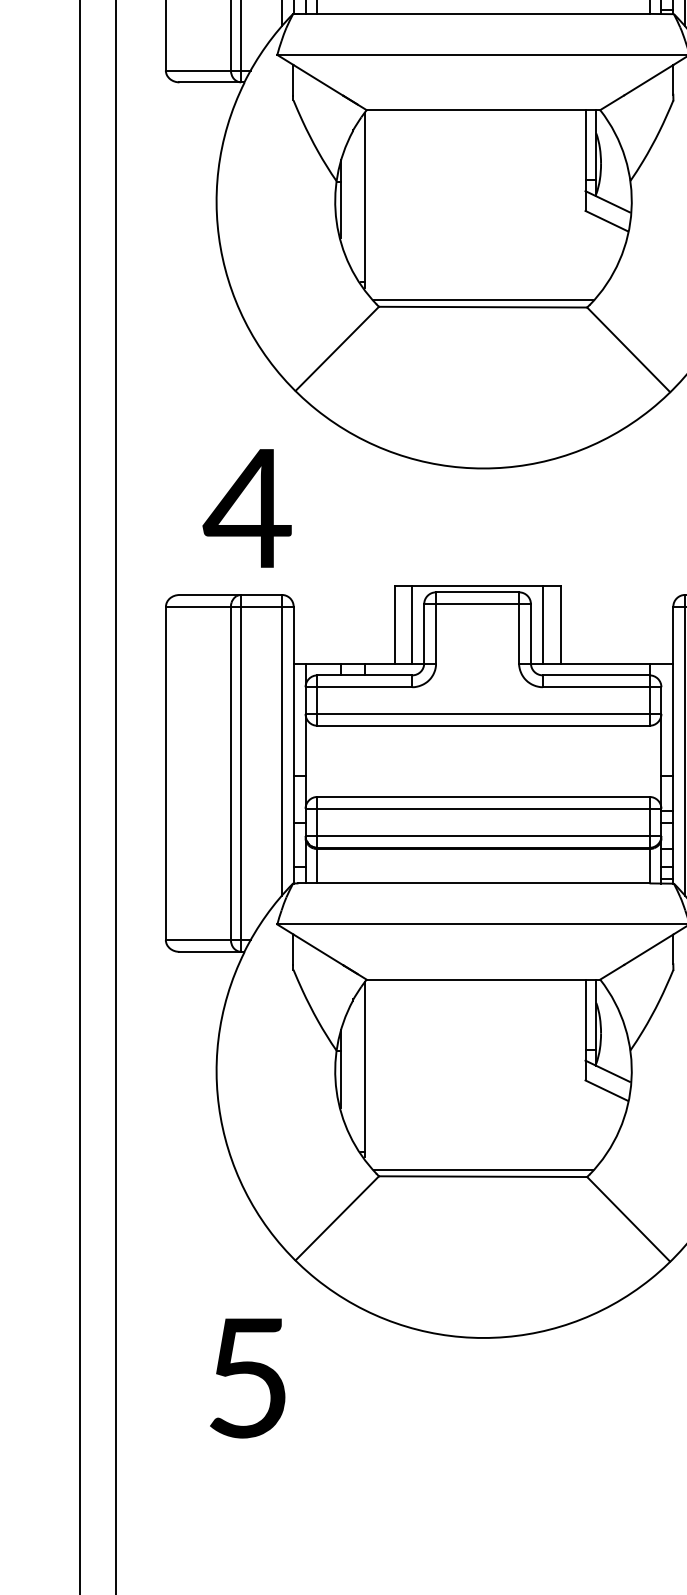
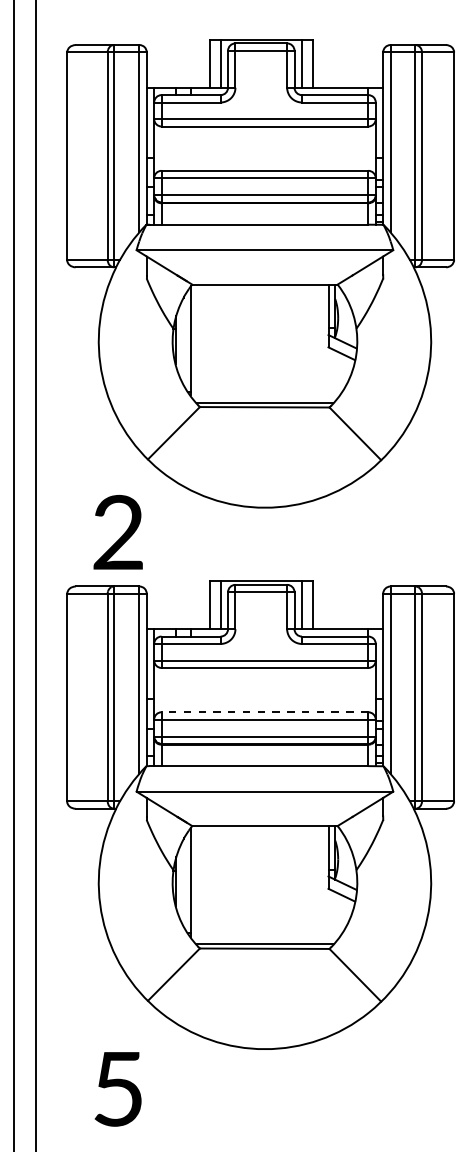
text: (246, 506) -> (117, 531), 4 -> 2
line: (482, 797) -> (264, 712), solid -> dashed
text: (246, 1378) -> (117, 1089), moved

